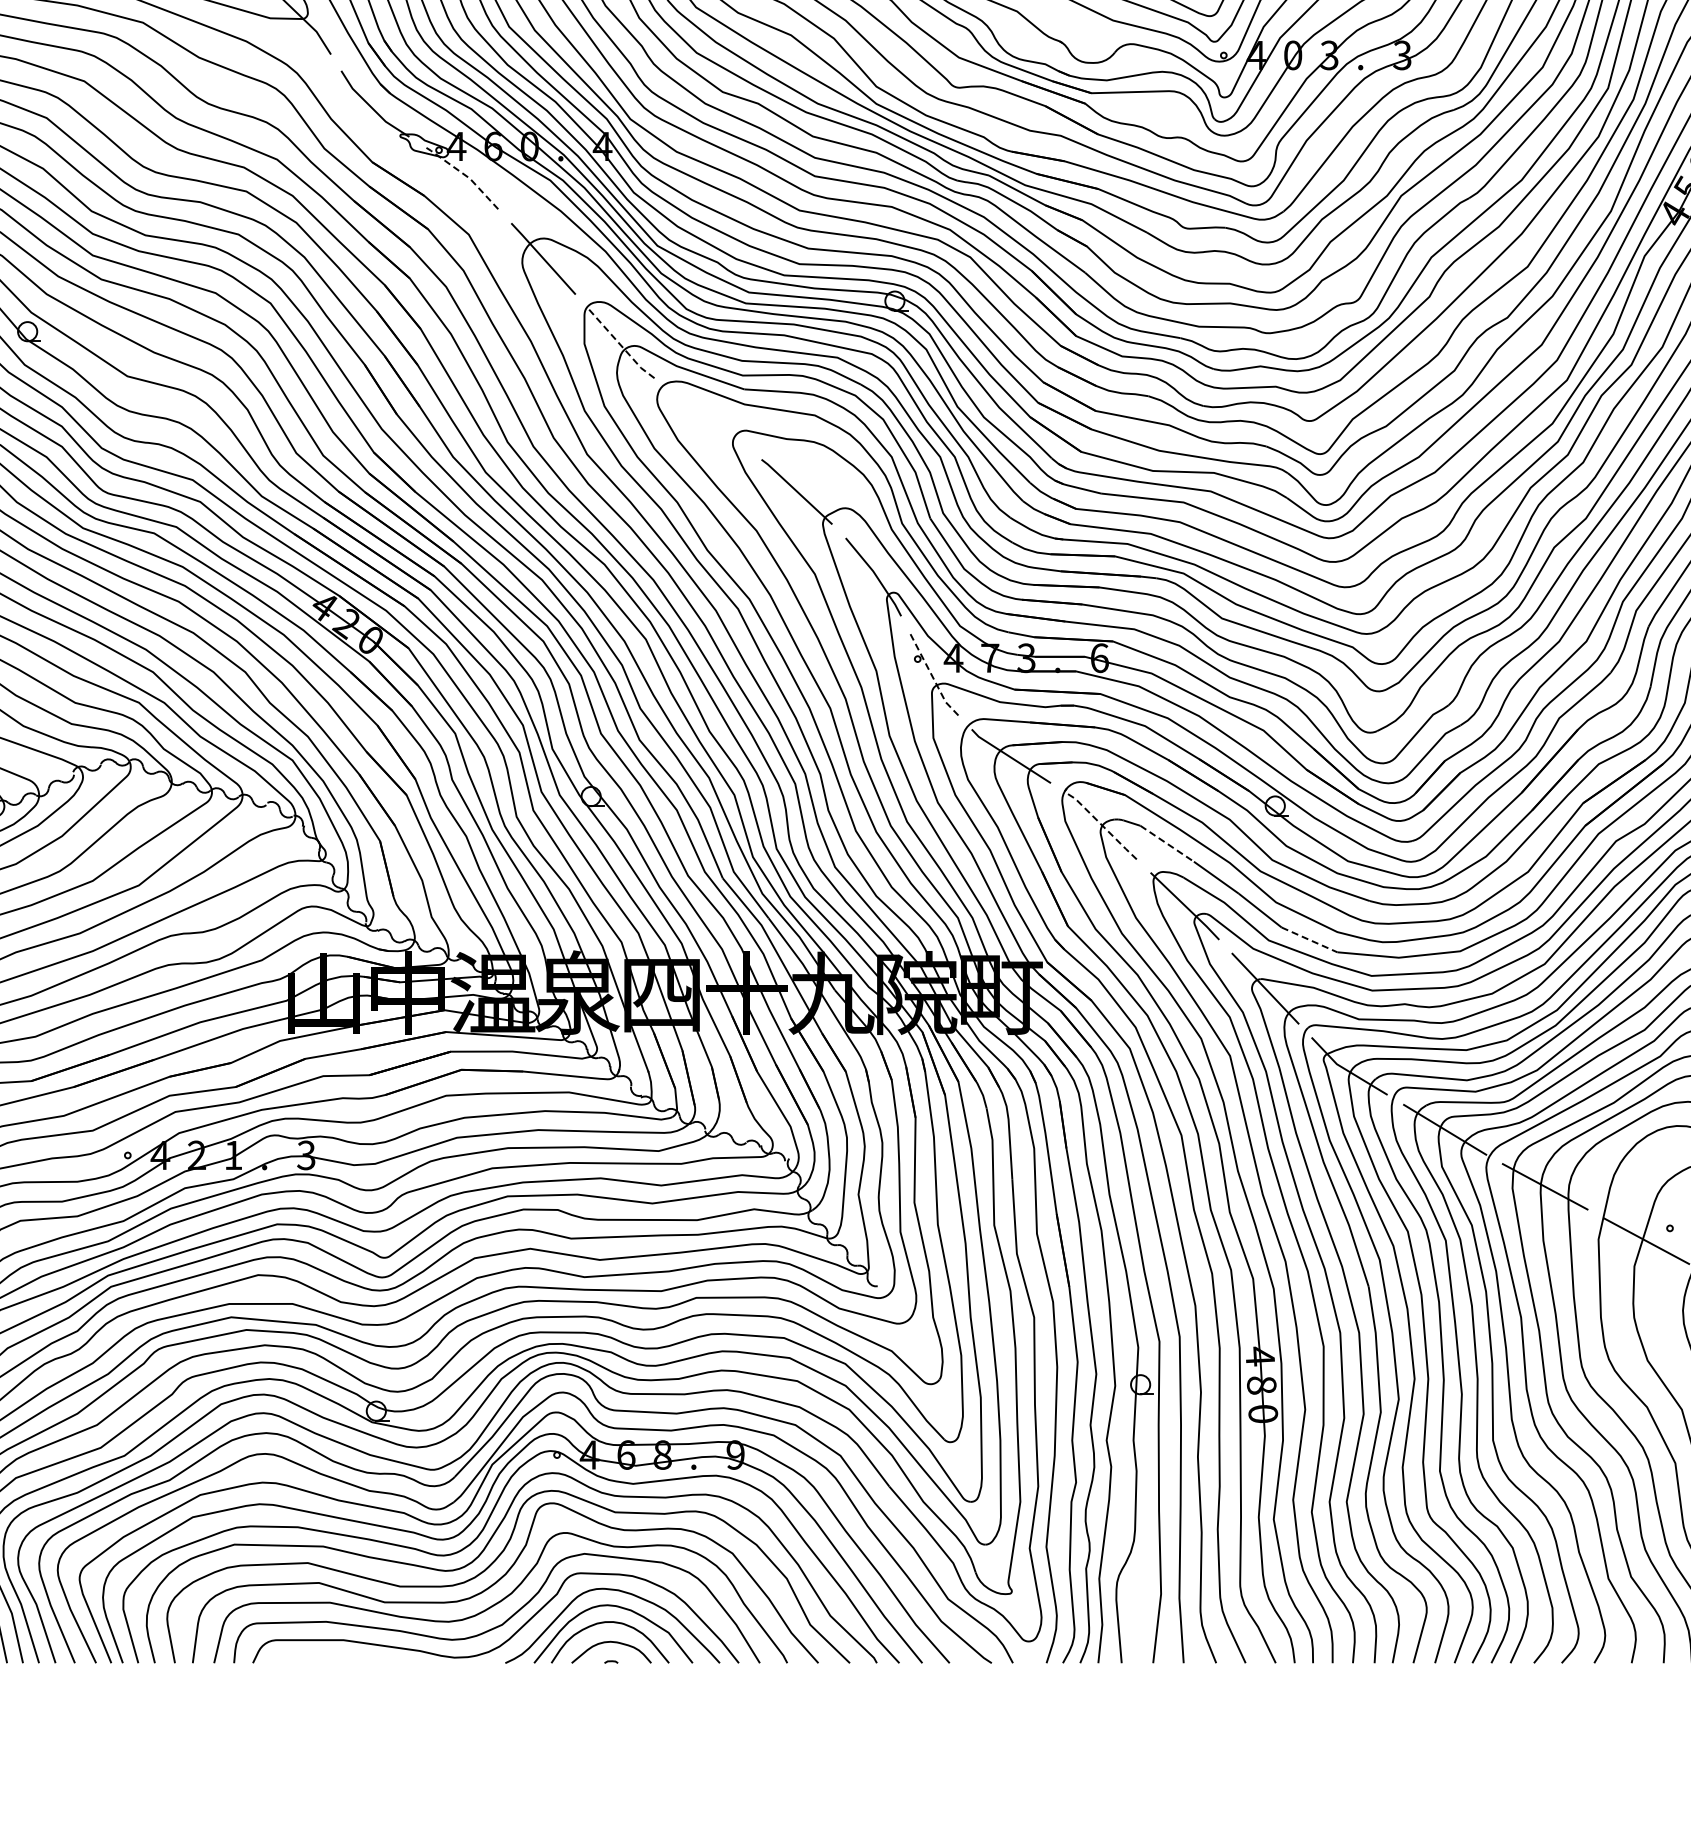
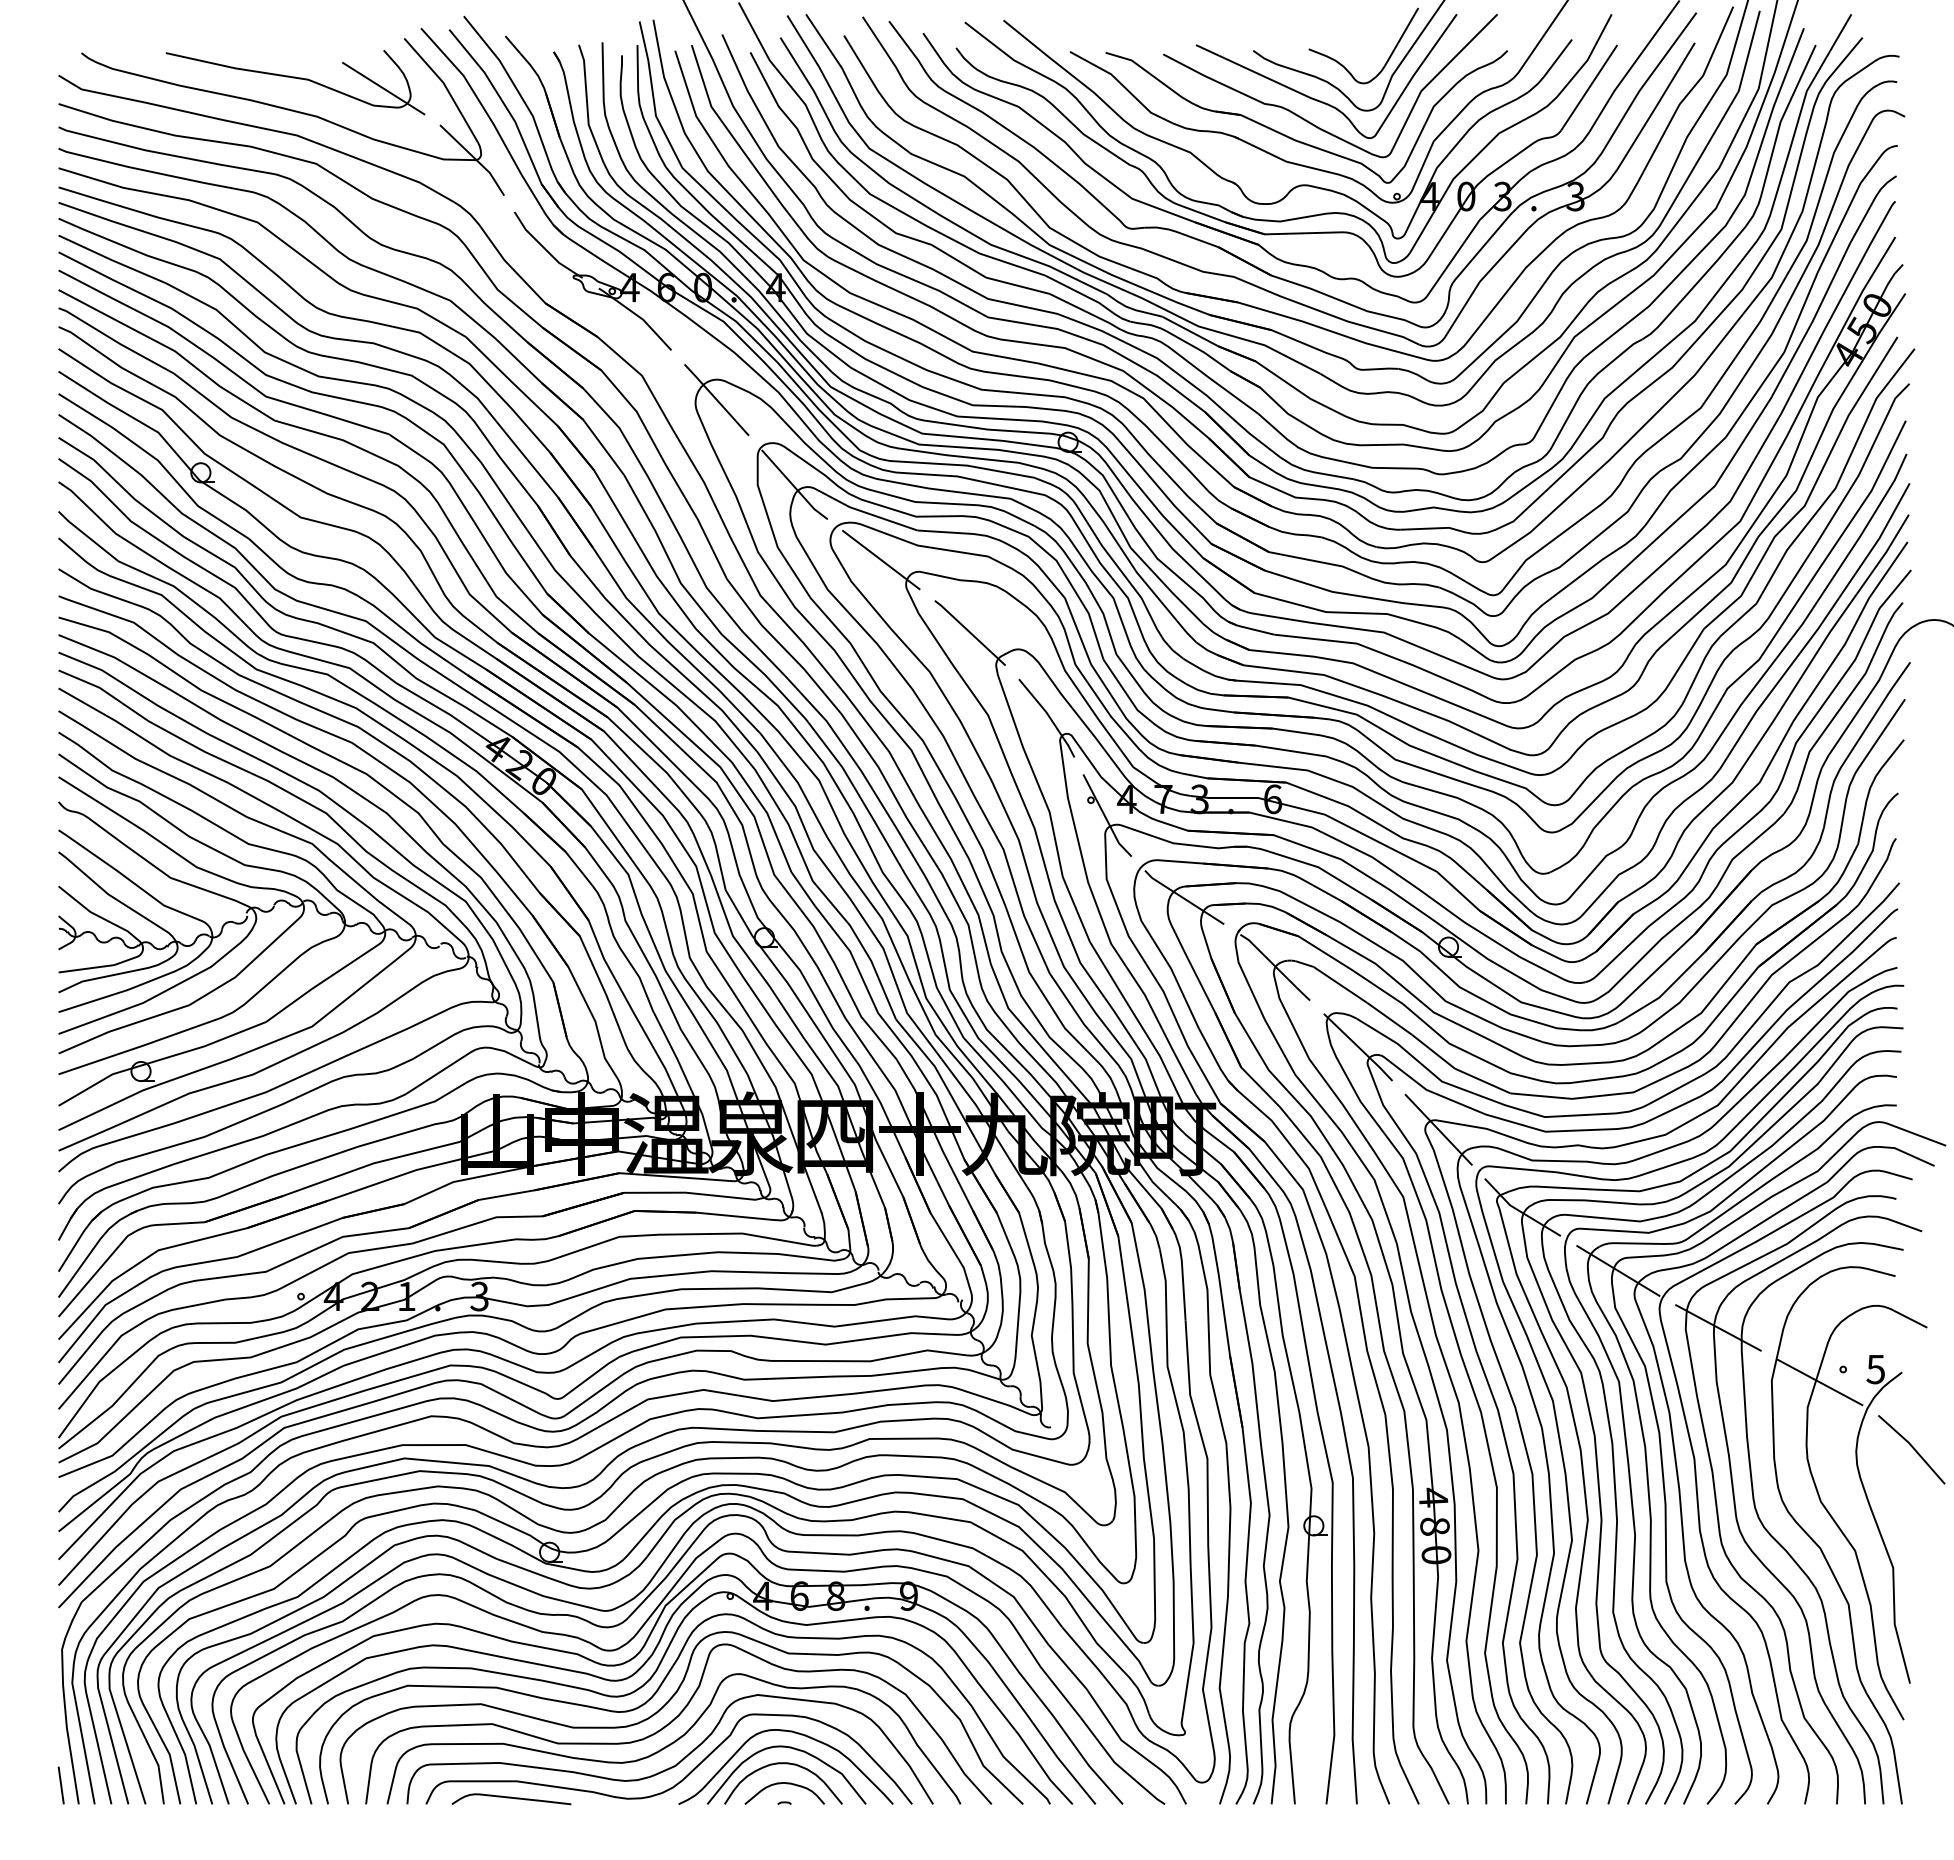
line: (464, 174) -> (637, 315), dashed -> solid
line: (620, 345) -> (793, 486), dashed -> solid
line: (708, 418) -> (881, 559), added
line: (932, 676) -> (1105, 817), dashed -> solid
line: (1102, 825) -> (1275, 966), dashed -> solid
line: (1167, 844) -> (1340, 985), dashed -> solid
line: (1310, 940) -> (1483, 1081), dashed -> solid
curve: (338, 1657) -> (511, 1798), added

